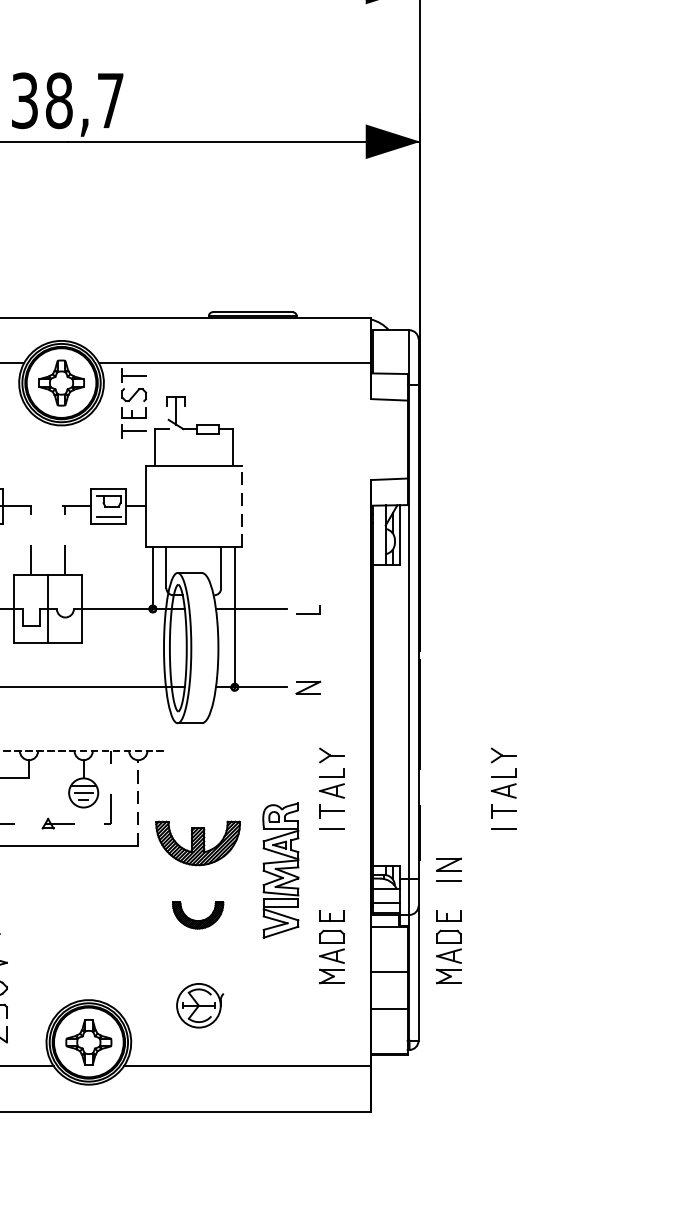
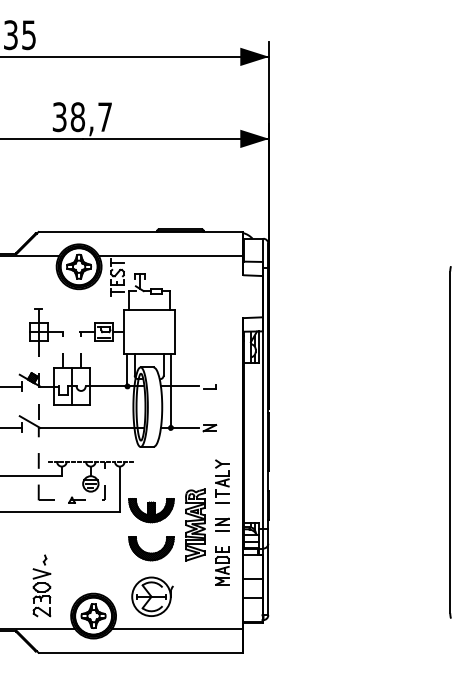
line: (241, 507) -> (174, 332), dashed -> solid
part: (503, 788) -> (313, 481), removed
line: (137, 803) -> (119, 489), dashed -> solid
part: (449, 869) -> (222, 524), moved
part: (198, 914) -> (151, 548), size x1.67
part: (449, 946) -> (284, 565), removed
part: (200, 1005) -> (152, 596), size x1.67

